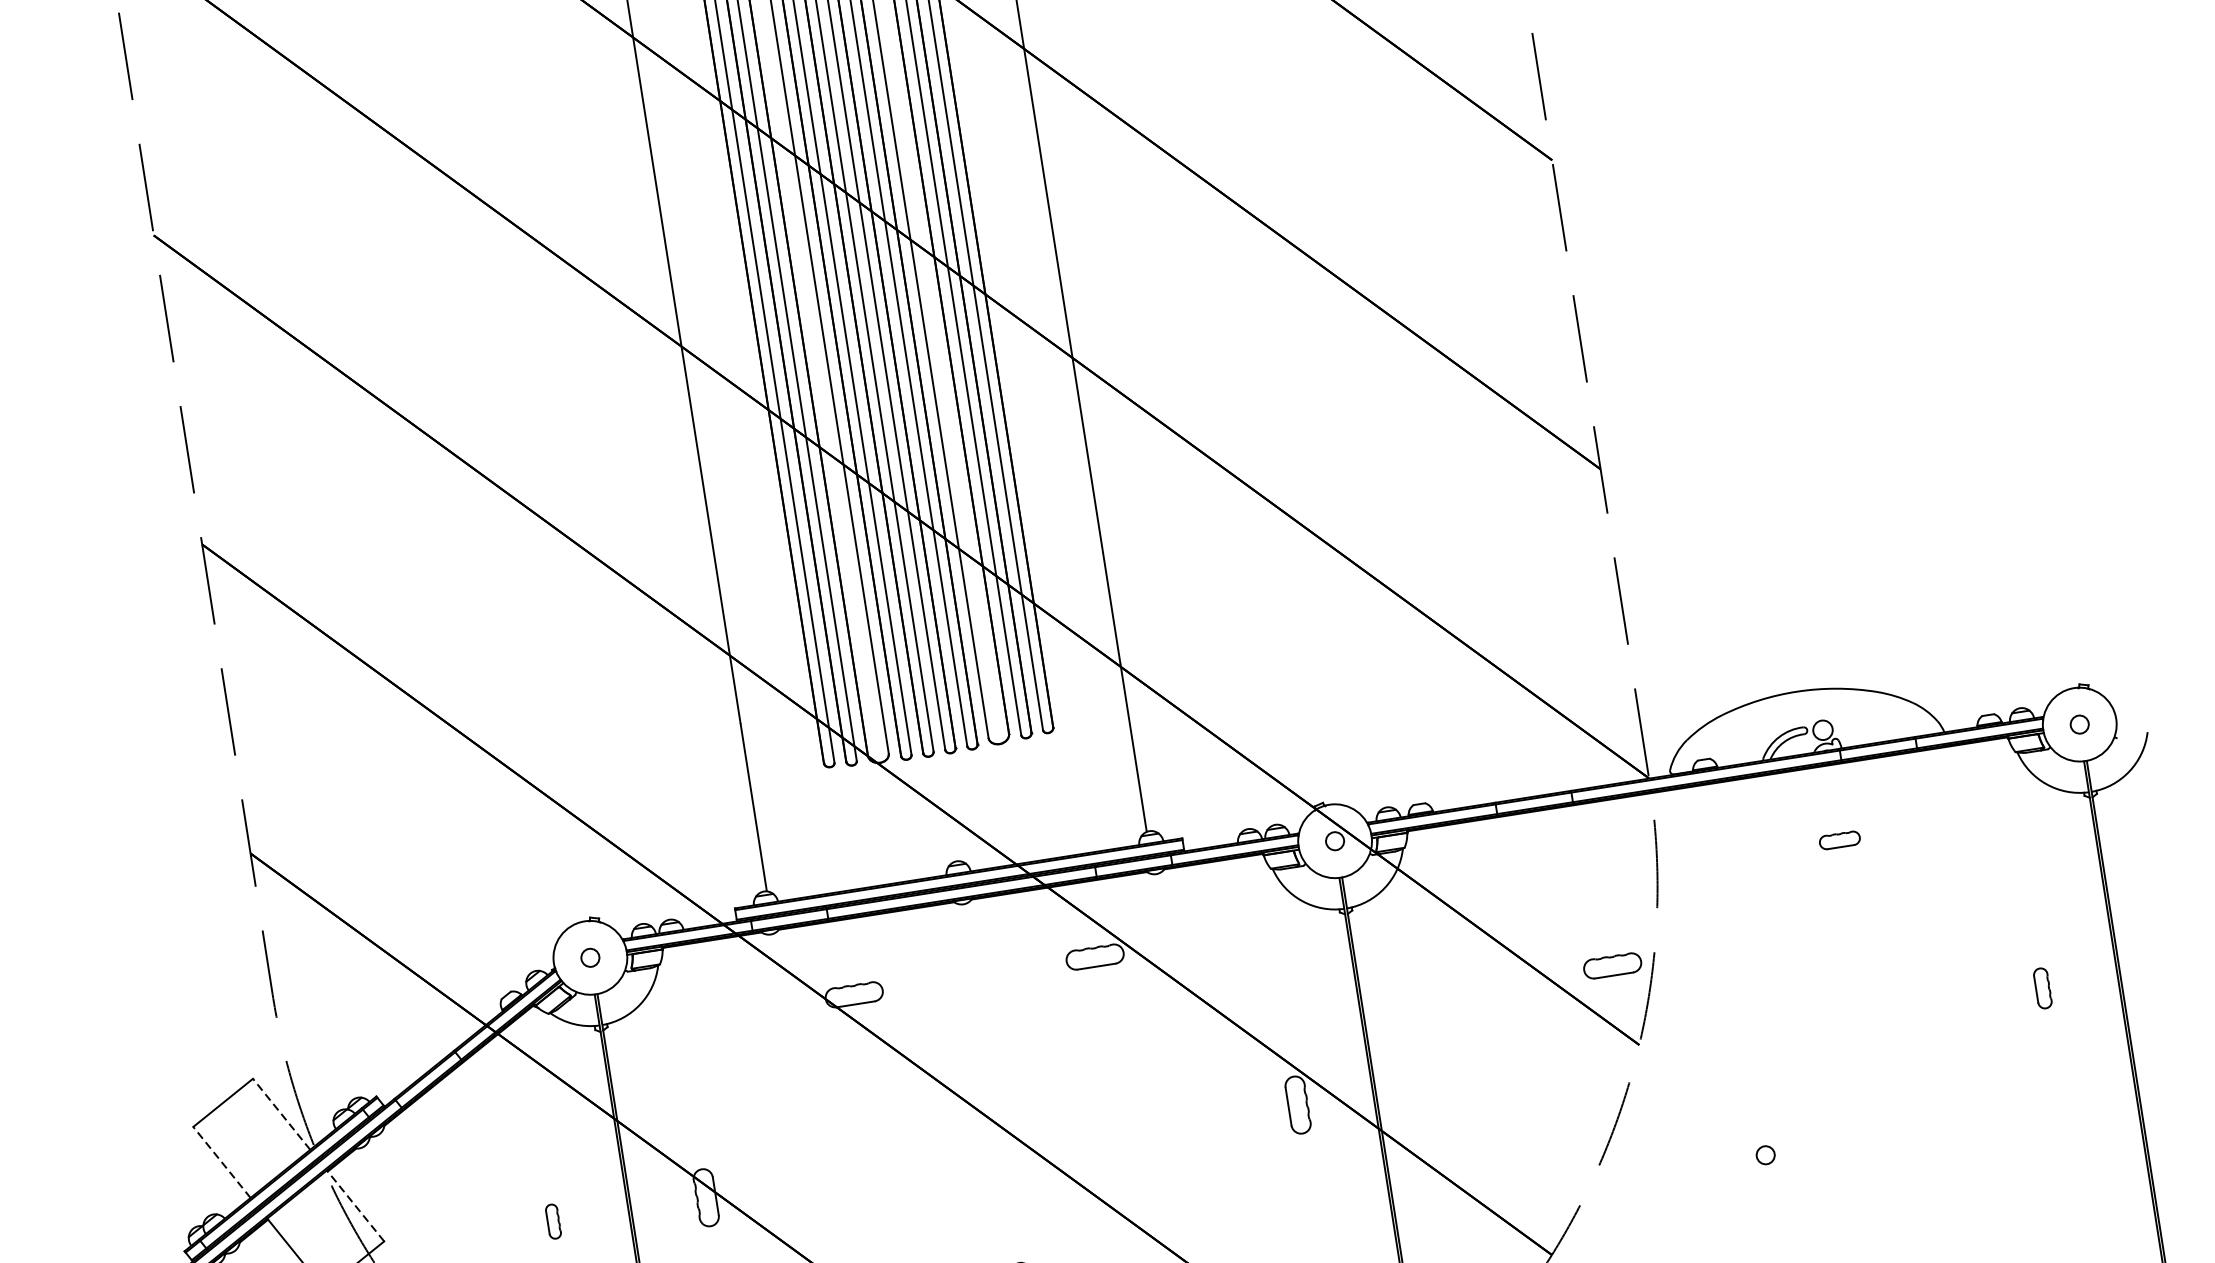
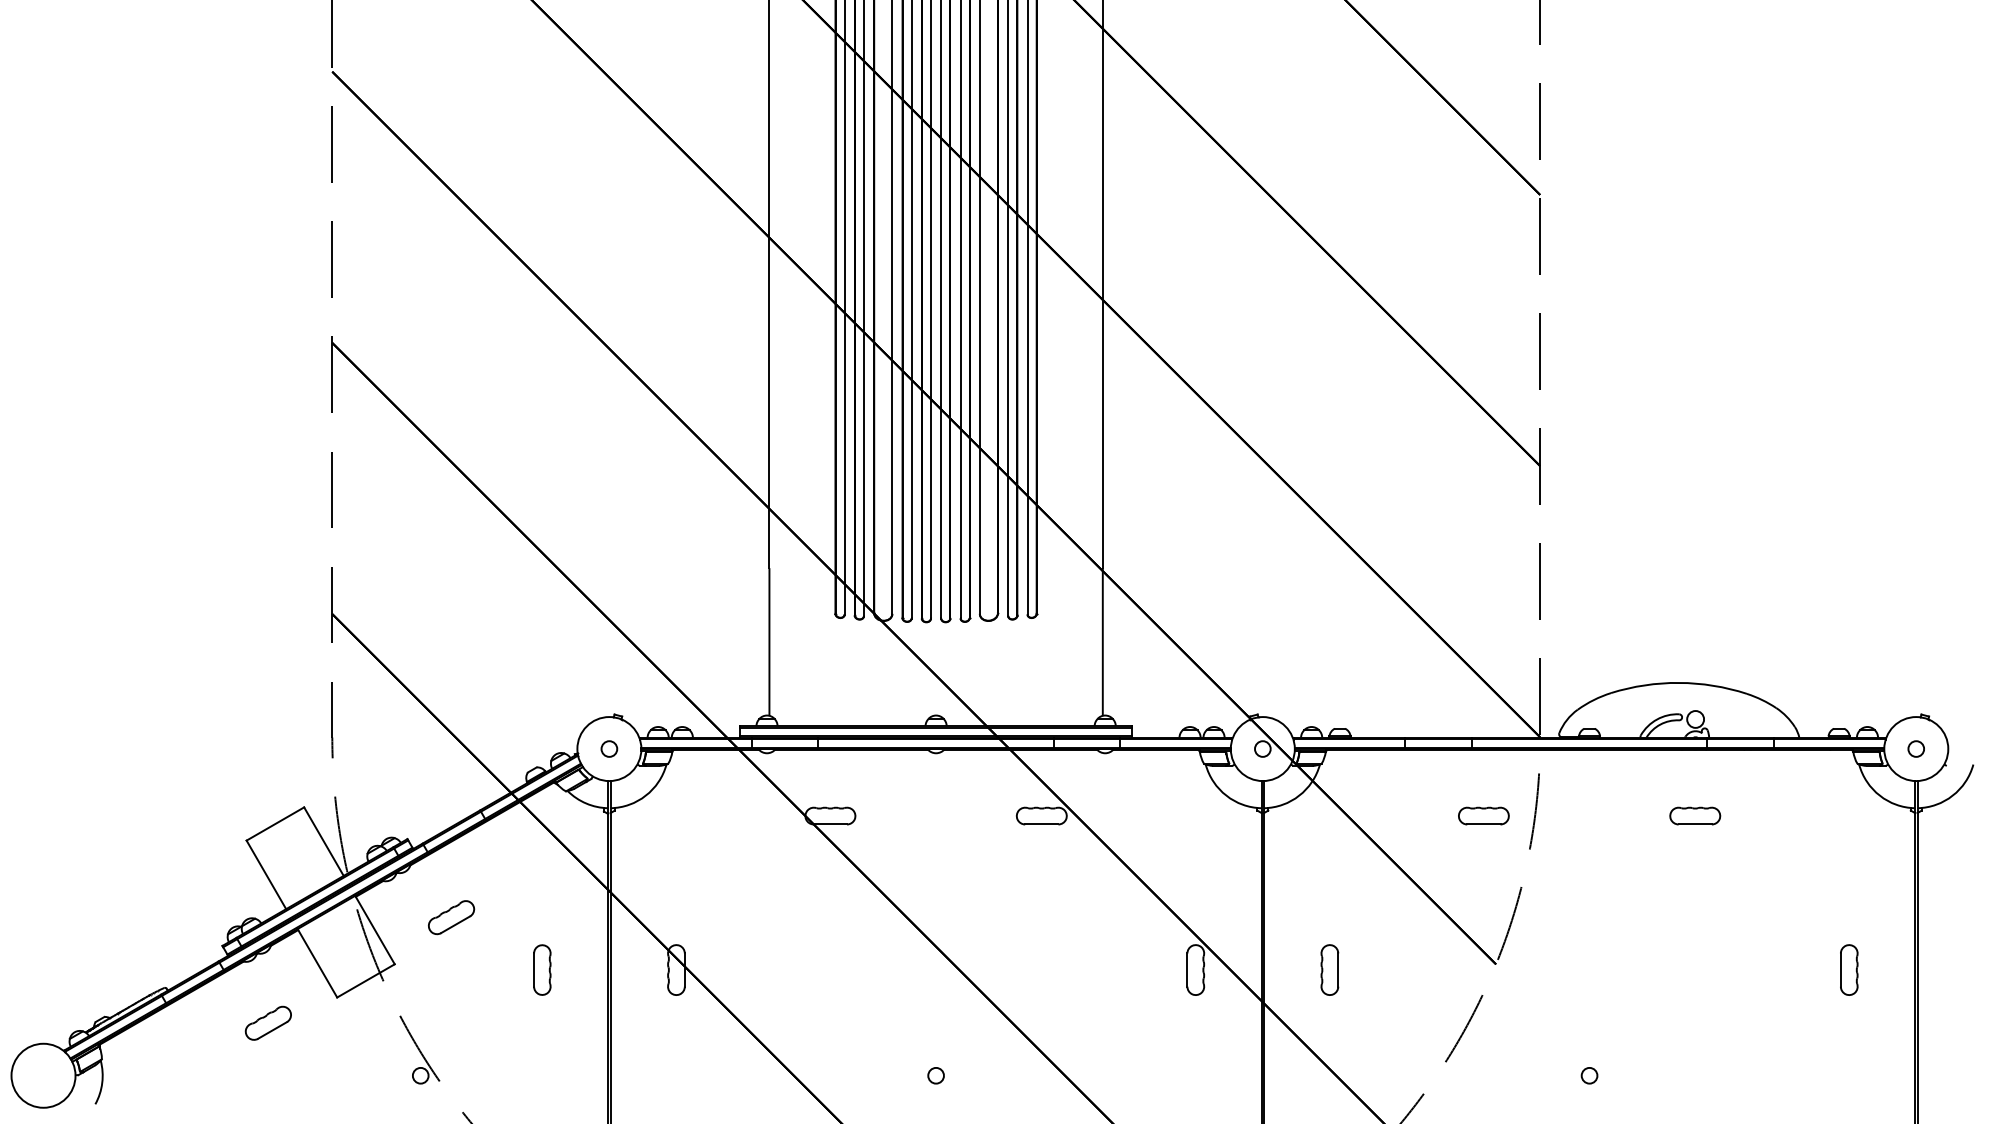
part: (1840, 839) -> (1695, 815), size x1.43
part: (1612, 965) -> (1483, 815), moved
part: (2042, 987) -> (1849, 969), size x1.43
part: (1450, 1080) -> (1329, 969), added
line: (281, 1114) -> (323, 841), dashed -> solid
line: (222, 1162) -> (266, 874), dashed -> solid
part: (440, 1177) -> (451, 917), added
line: (355, 1206) -> (374, 930), dashed -> solid
part: (553, 1221) -> (542, 969), size x1.67

